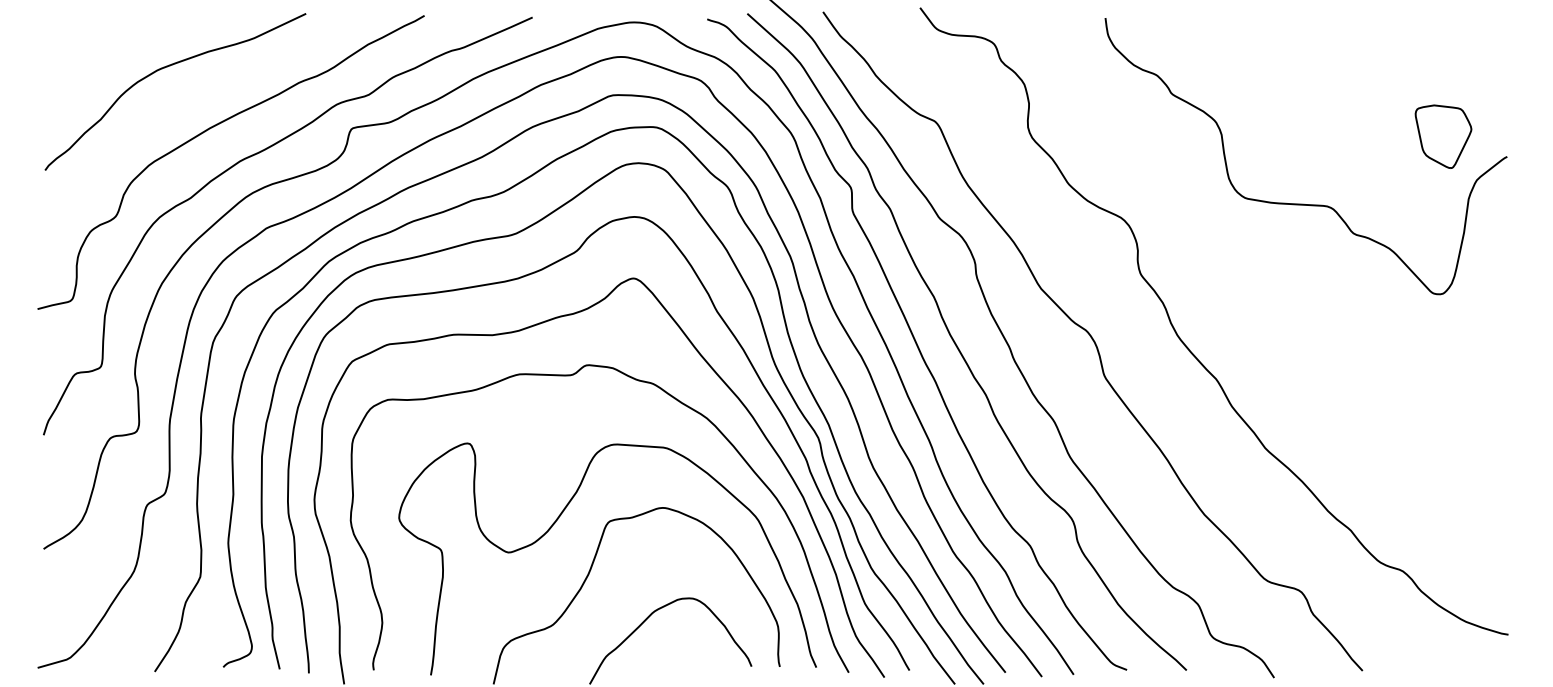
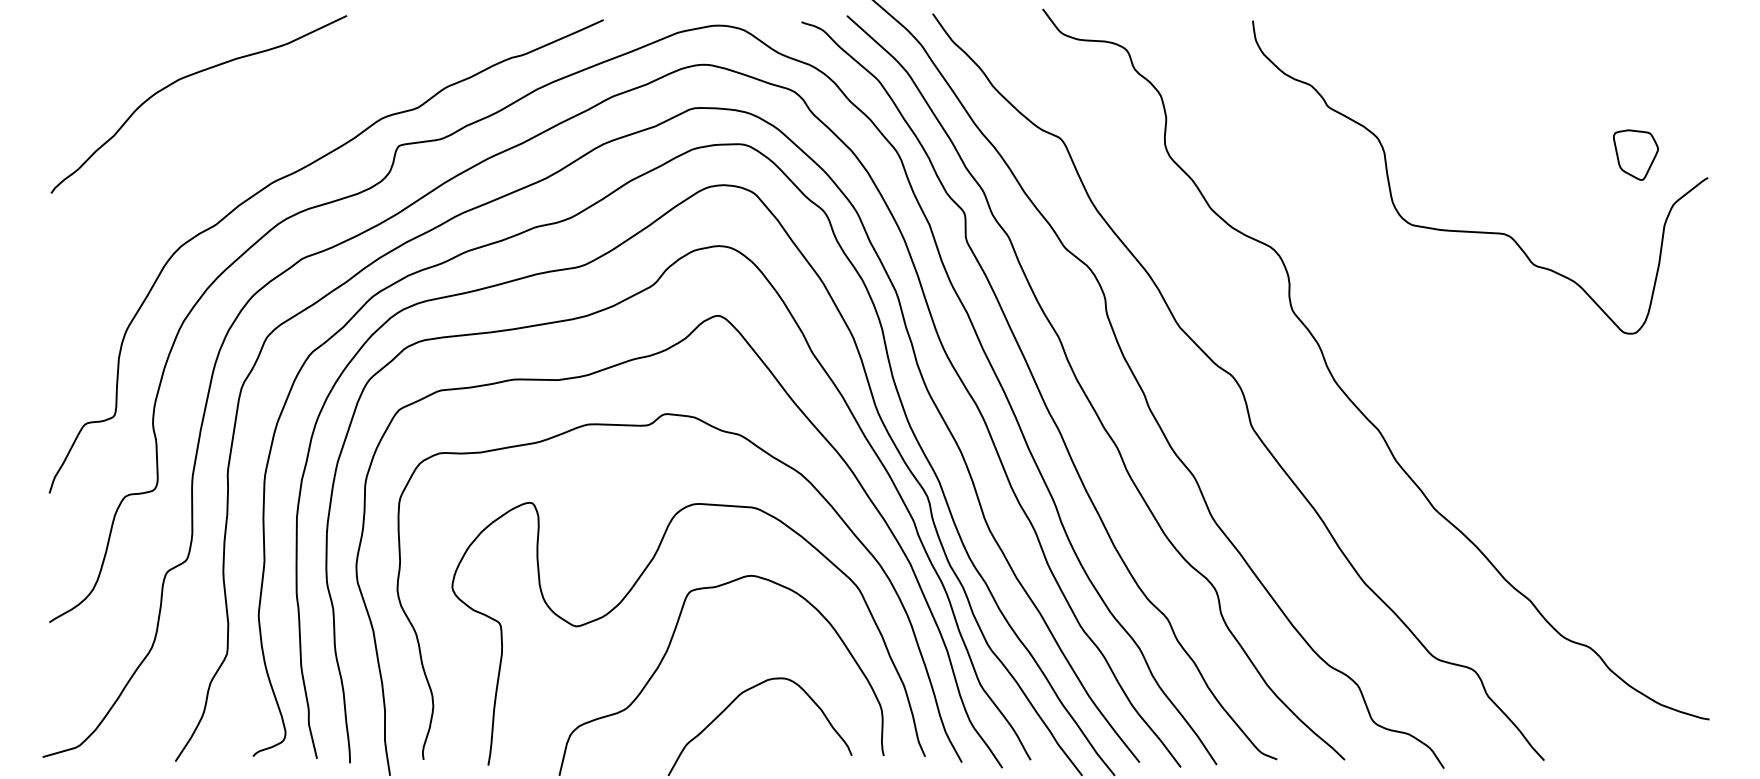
curve: (213, 127) -> (242, 144), removed
part: (1443, 136) -> (1635, 154), size x0.7

